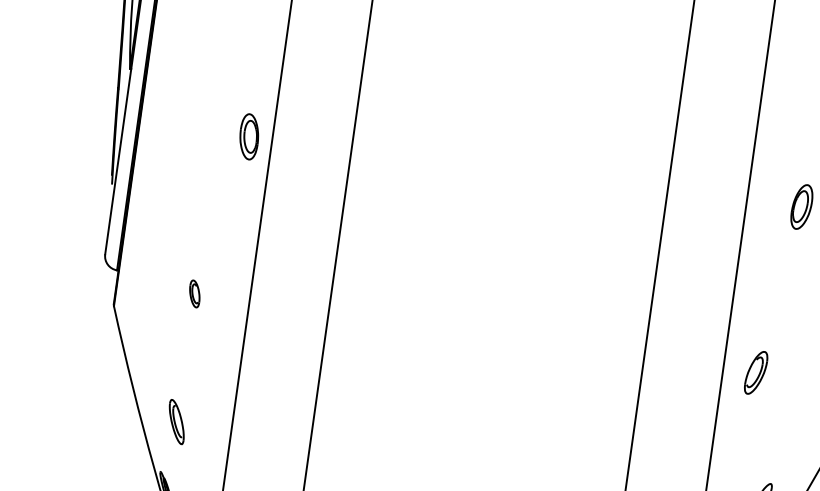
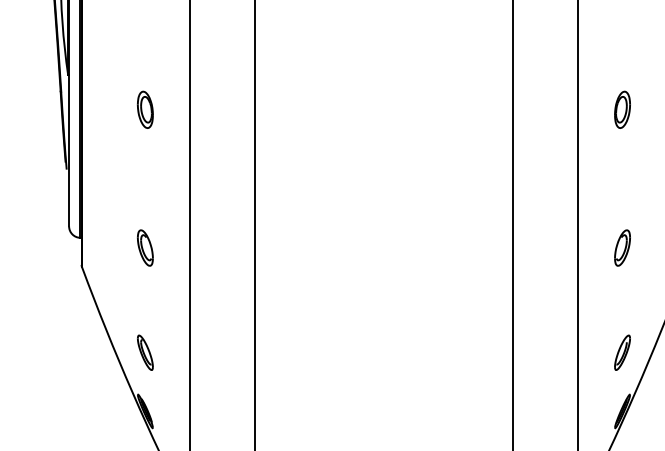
part: (249, 136) -> (145, 109), moved
part: (195, 293) -> (145, 247), size x1.67
part: (756, 372) -> (622, 247), moved

